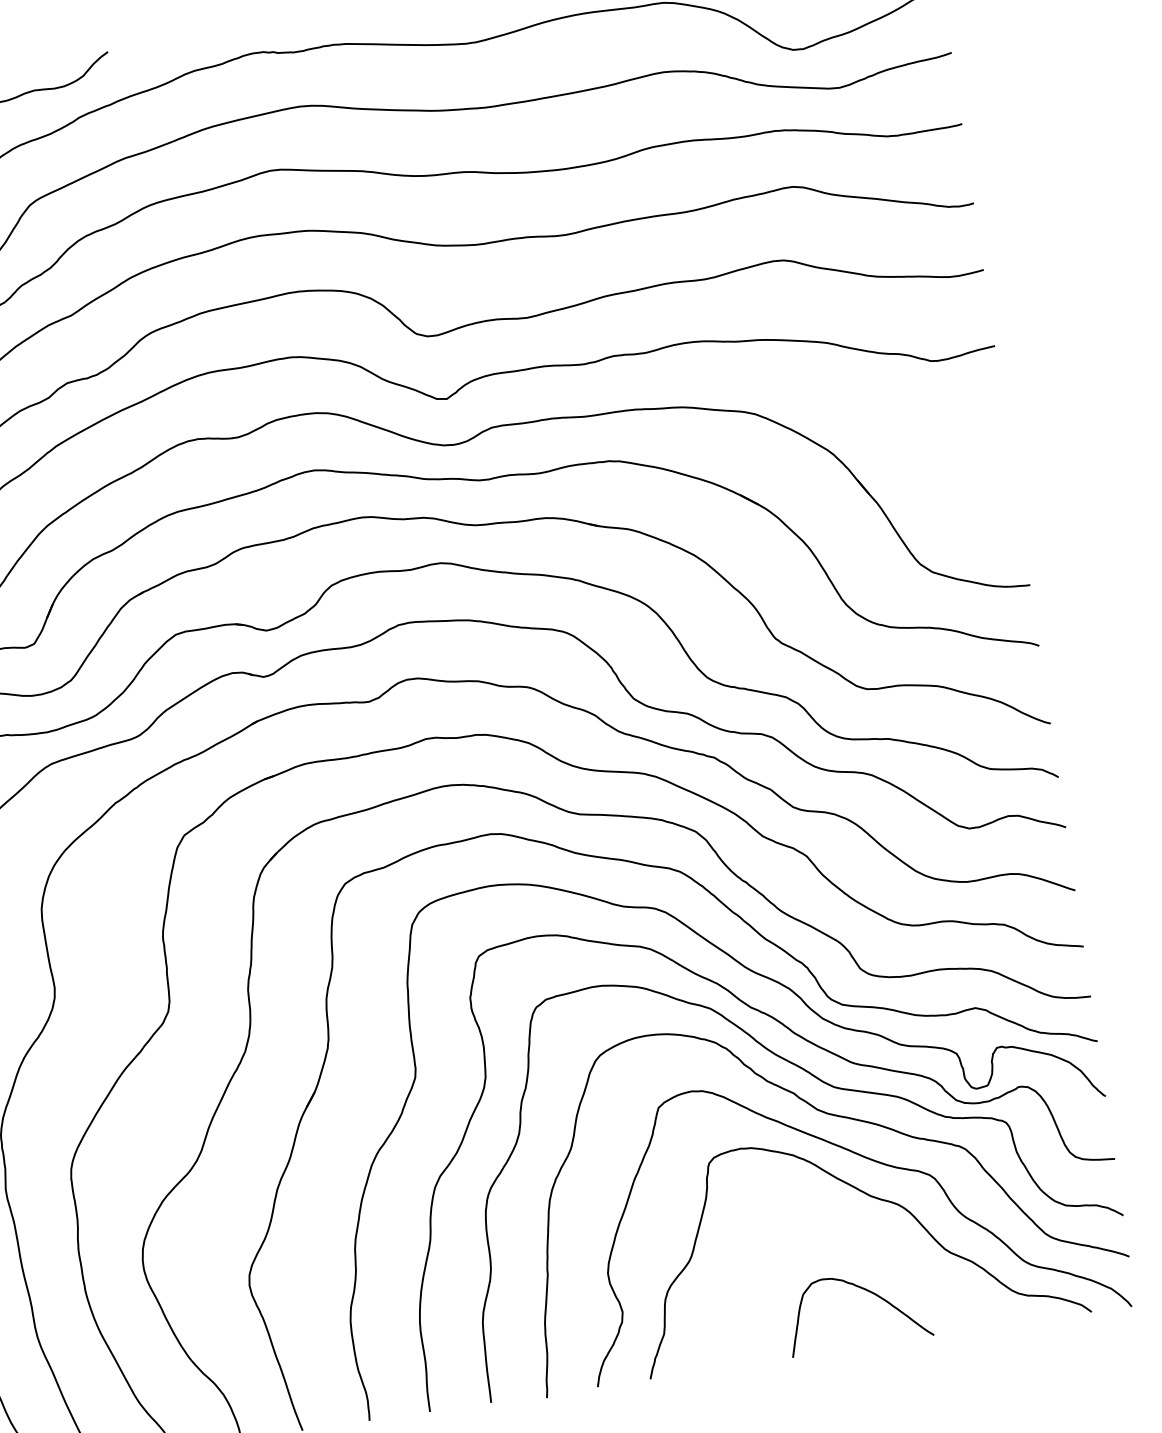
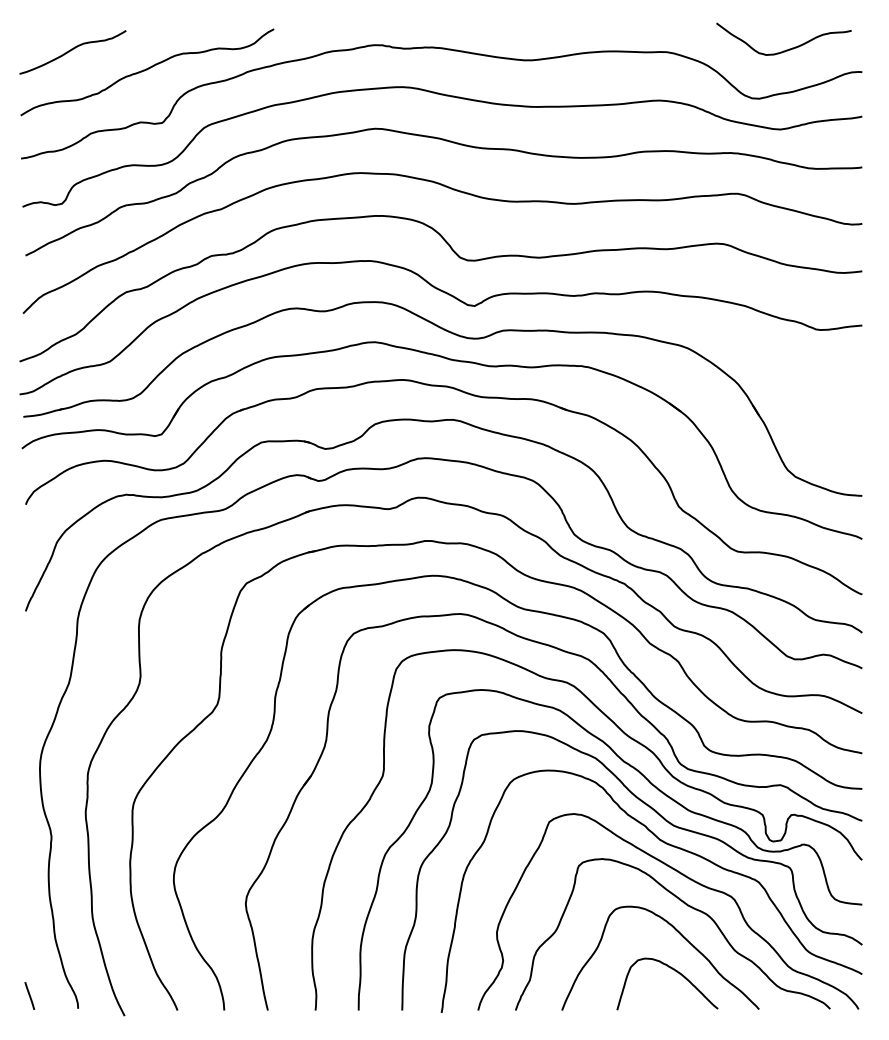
curve: (867, 1241) -> (681, 936), added

